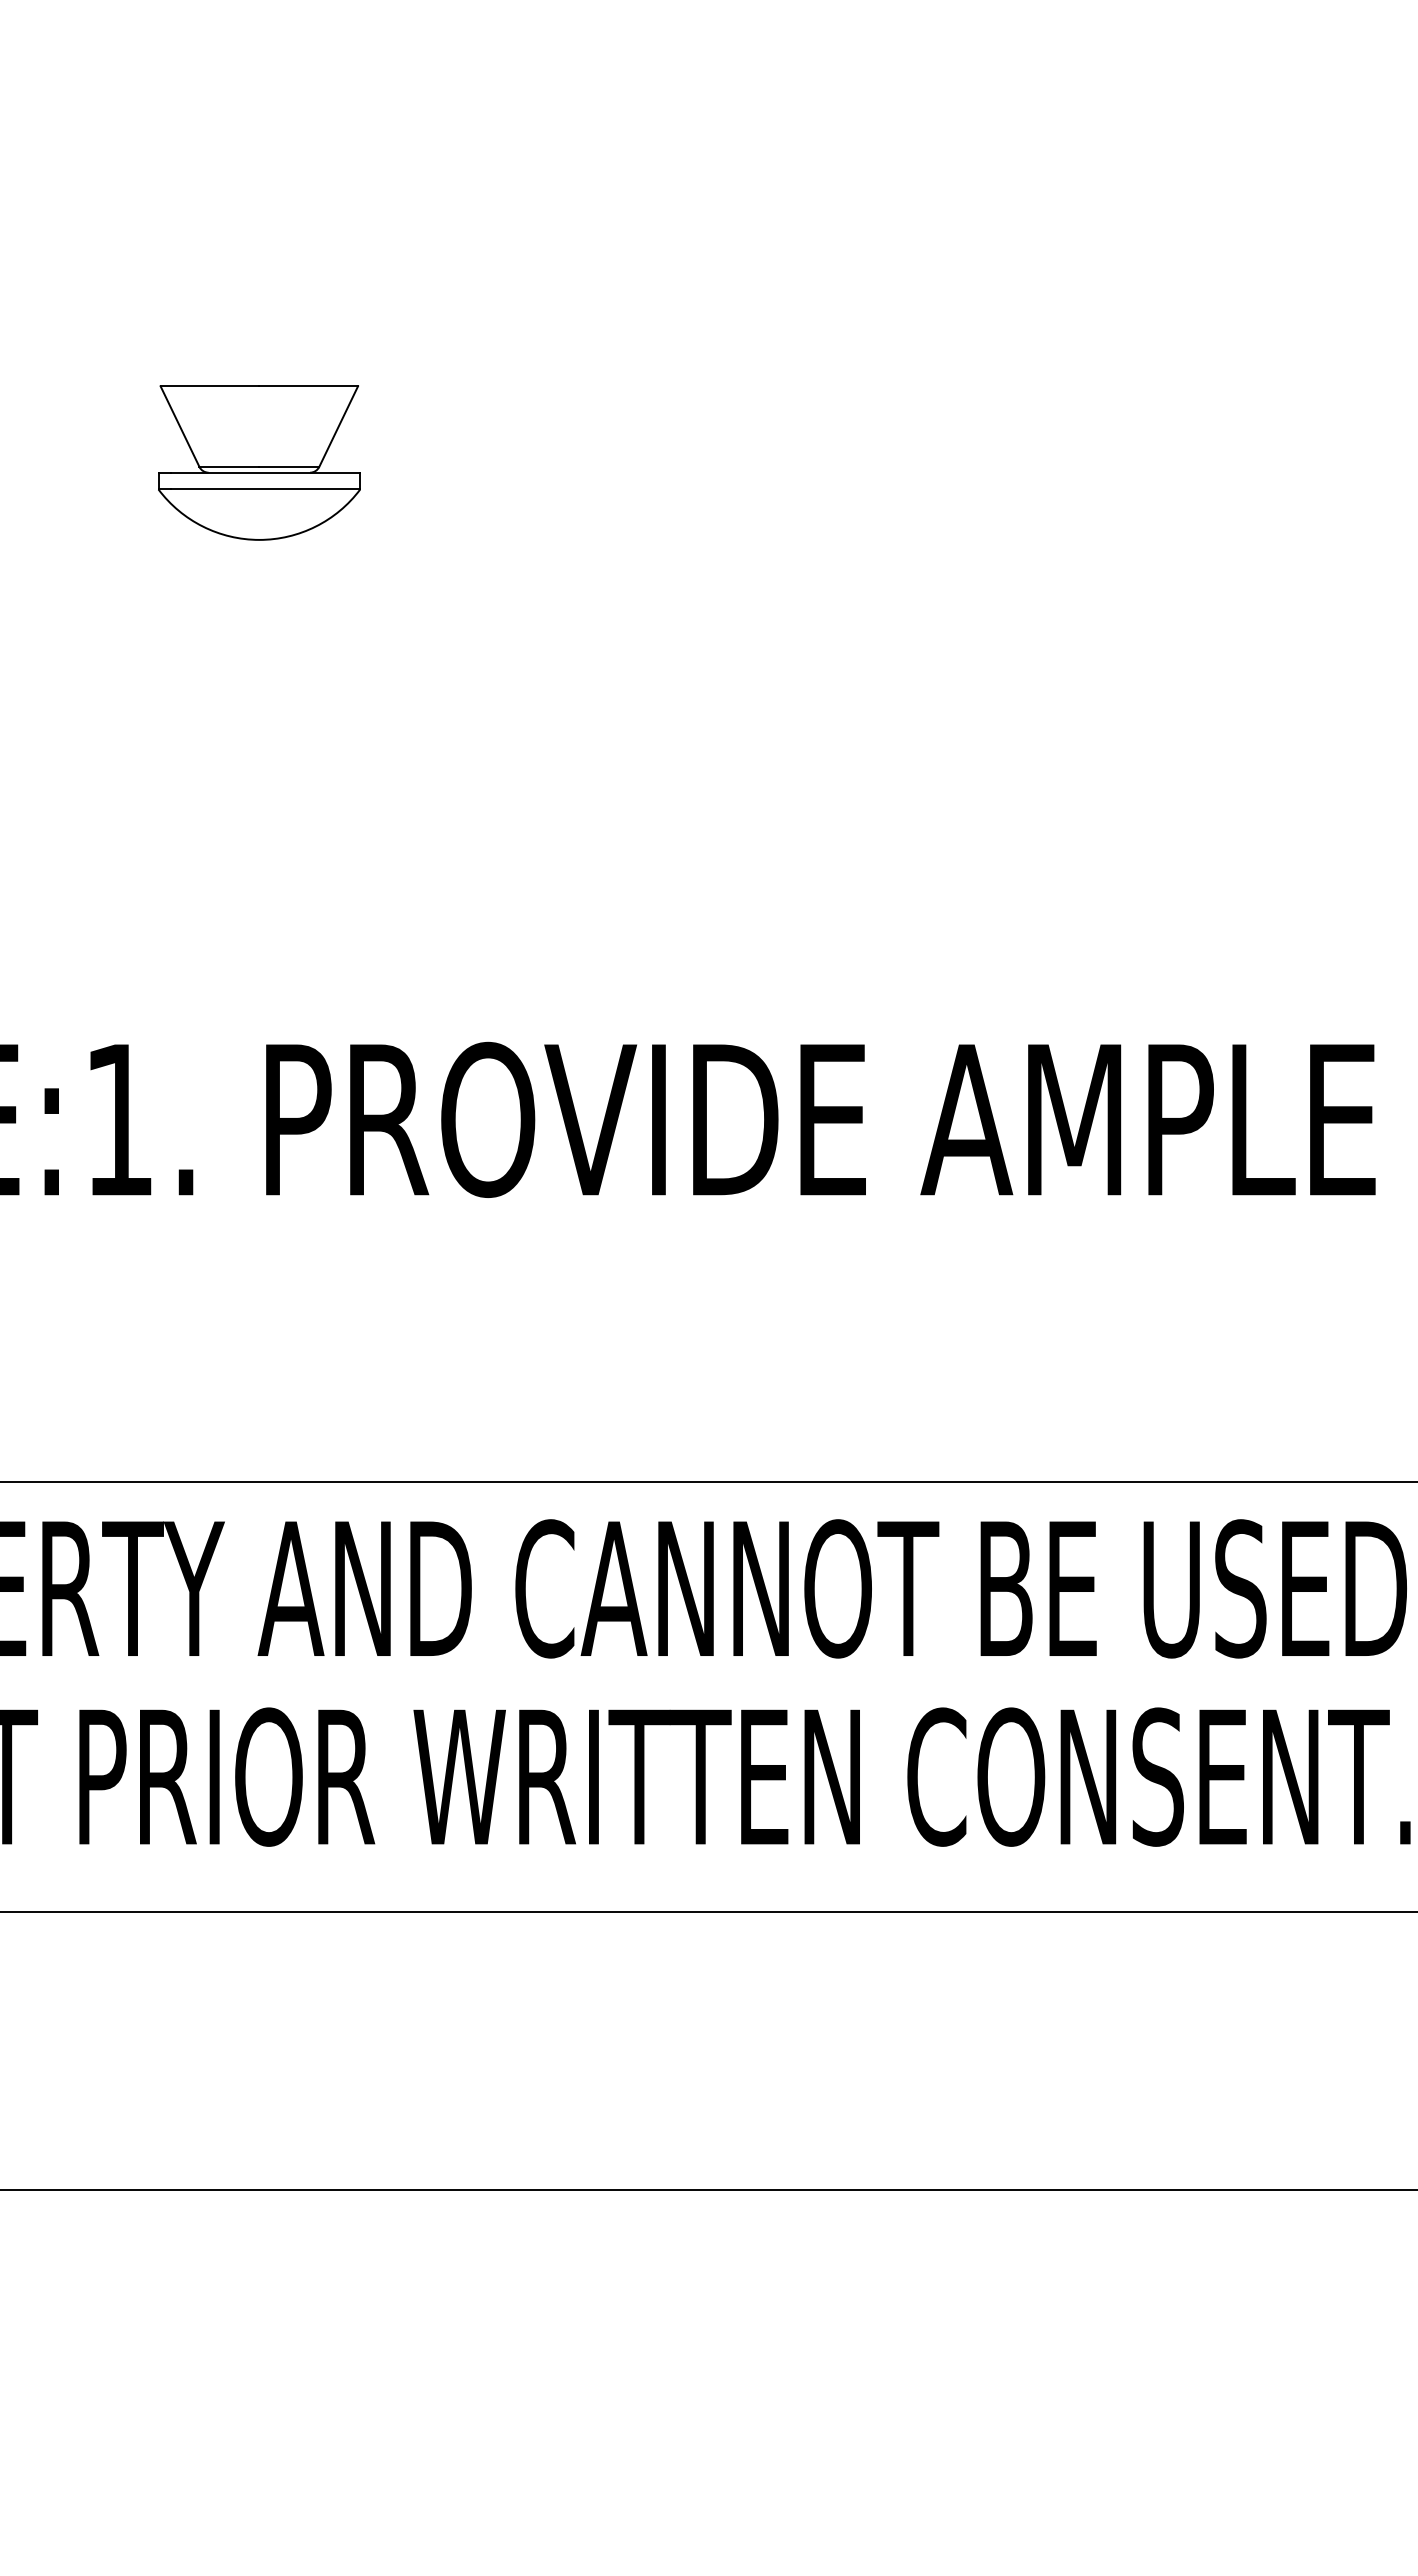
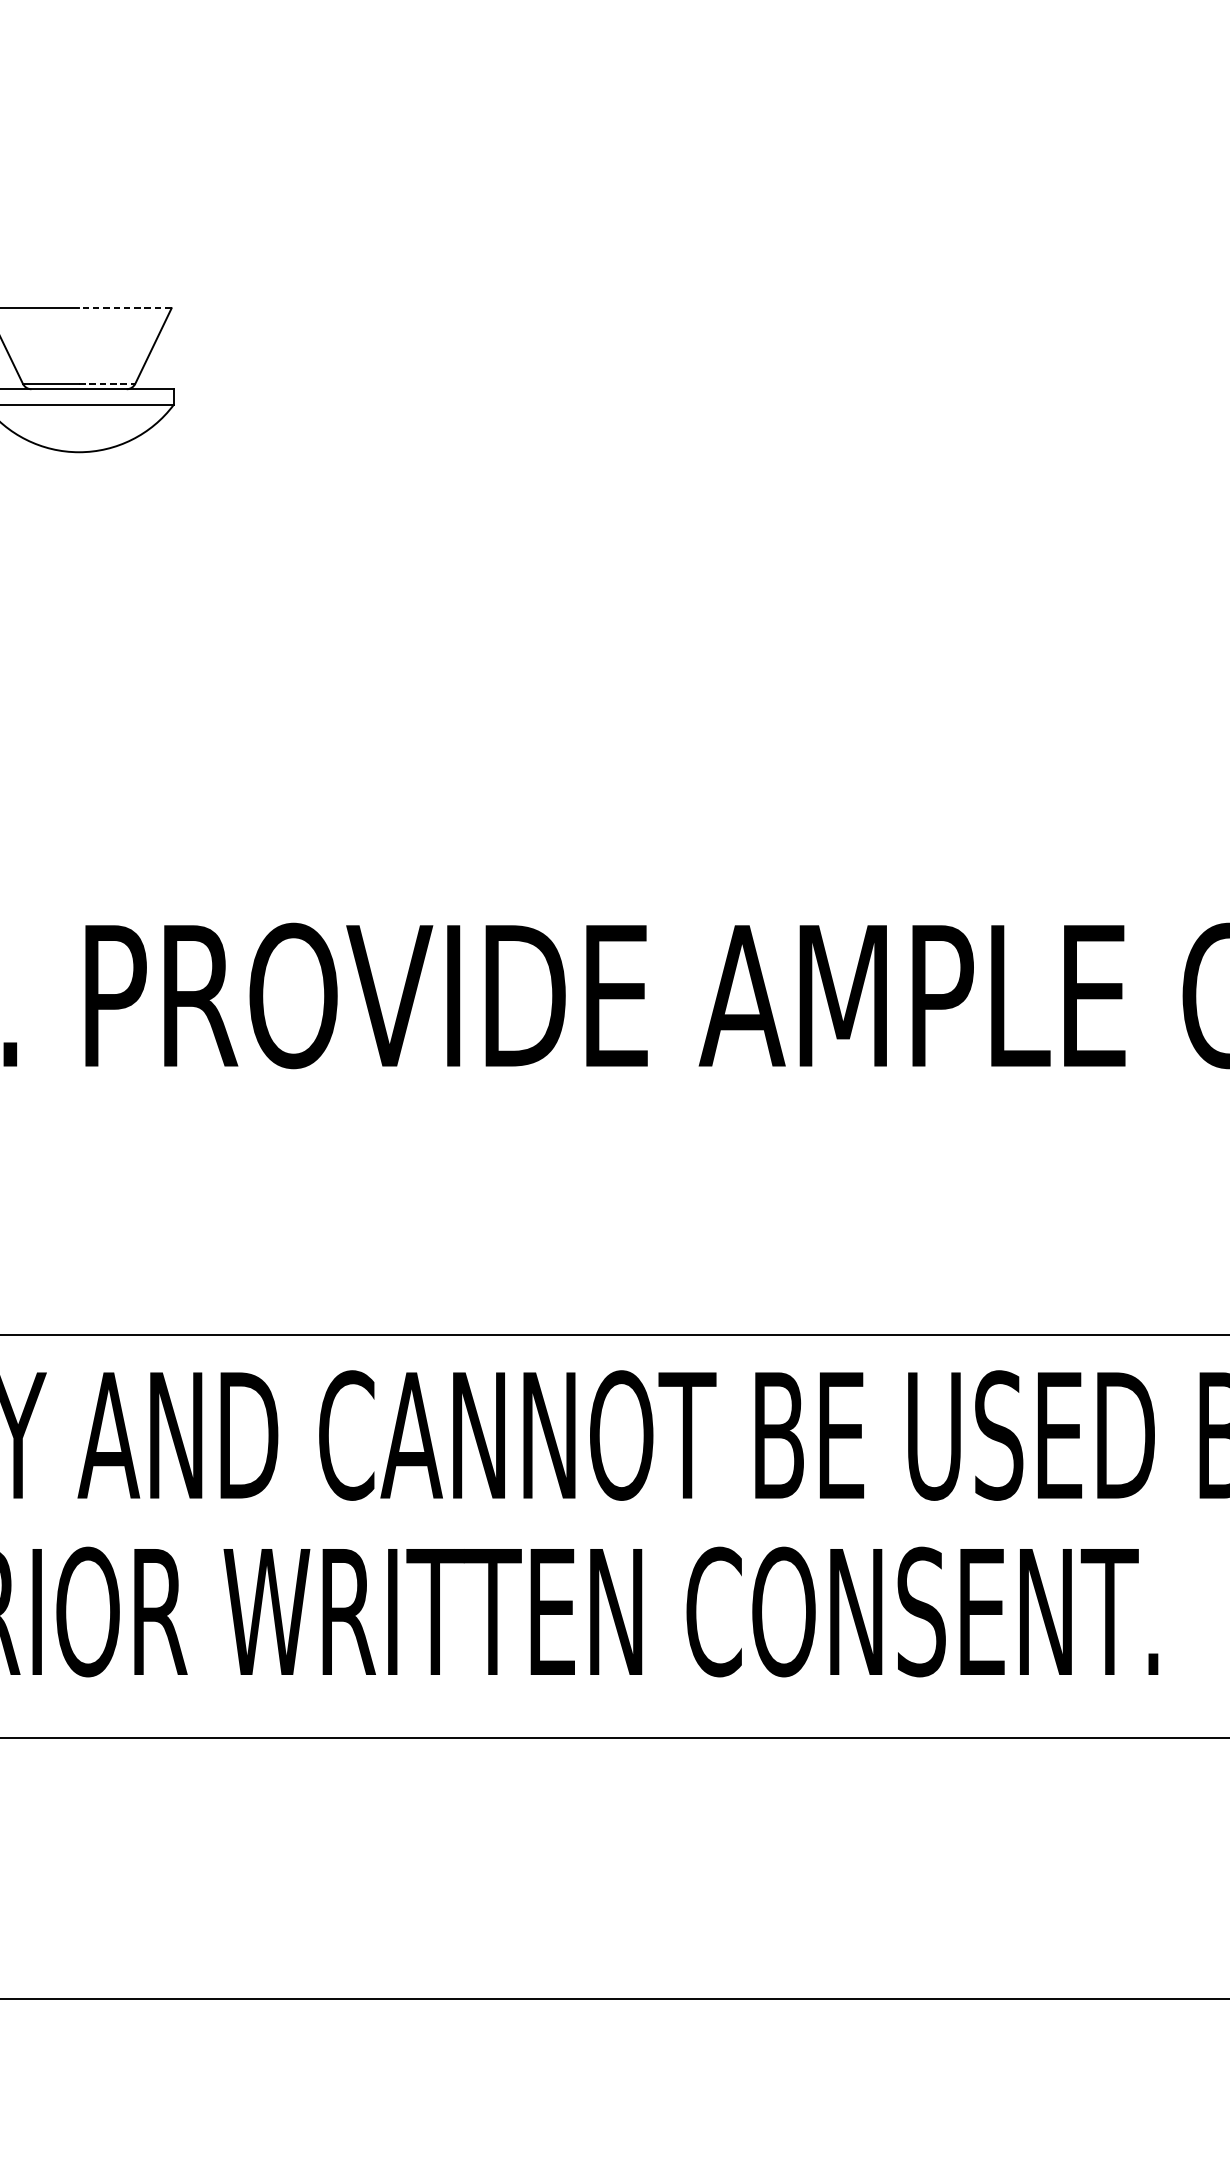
line: (308, 386) -> (125, 308), solid -> dashed
line: (289, 466) -> (107, 383), solid -> dashed

